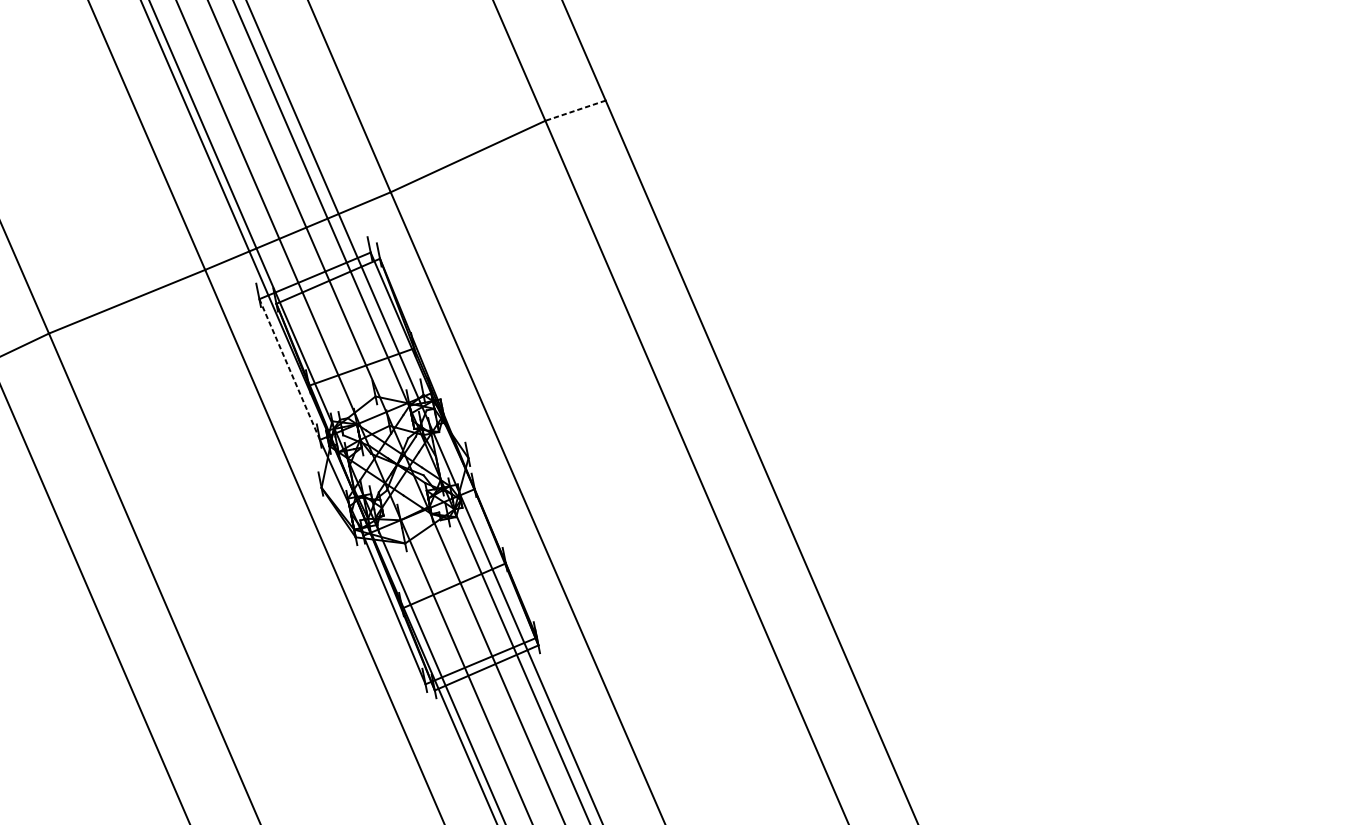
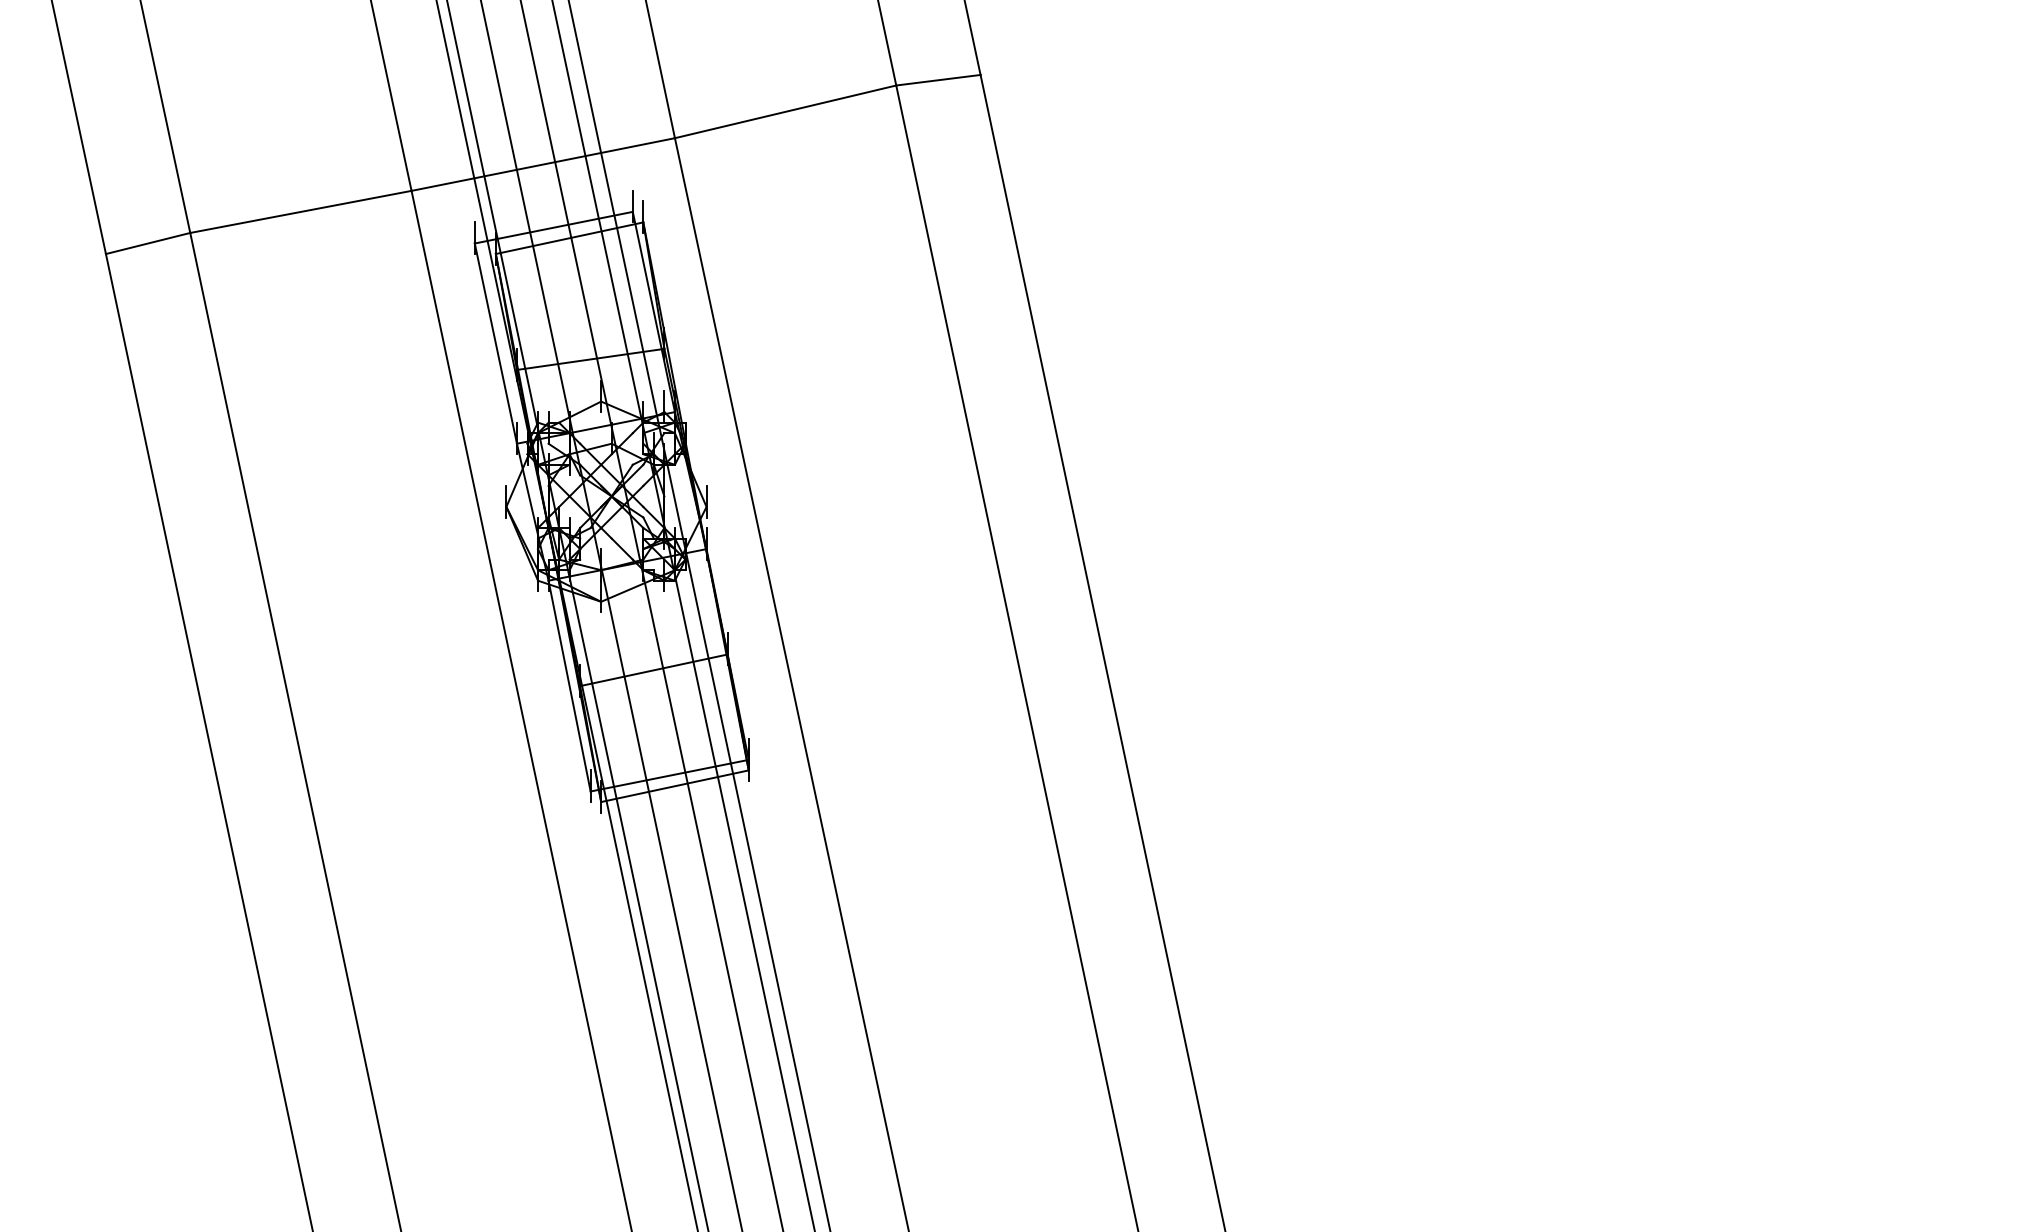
line: (574, 111) -> (937, 80), dashed -> solid
line: (289, 369) -> (495, 343), dashed -> solid

